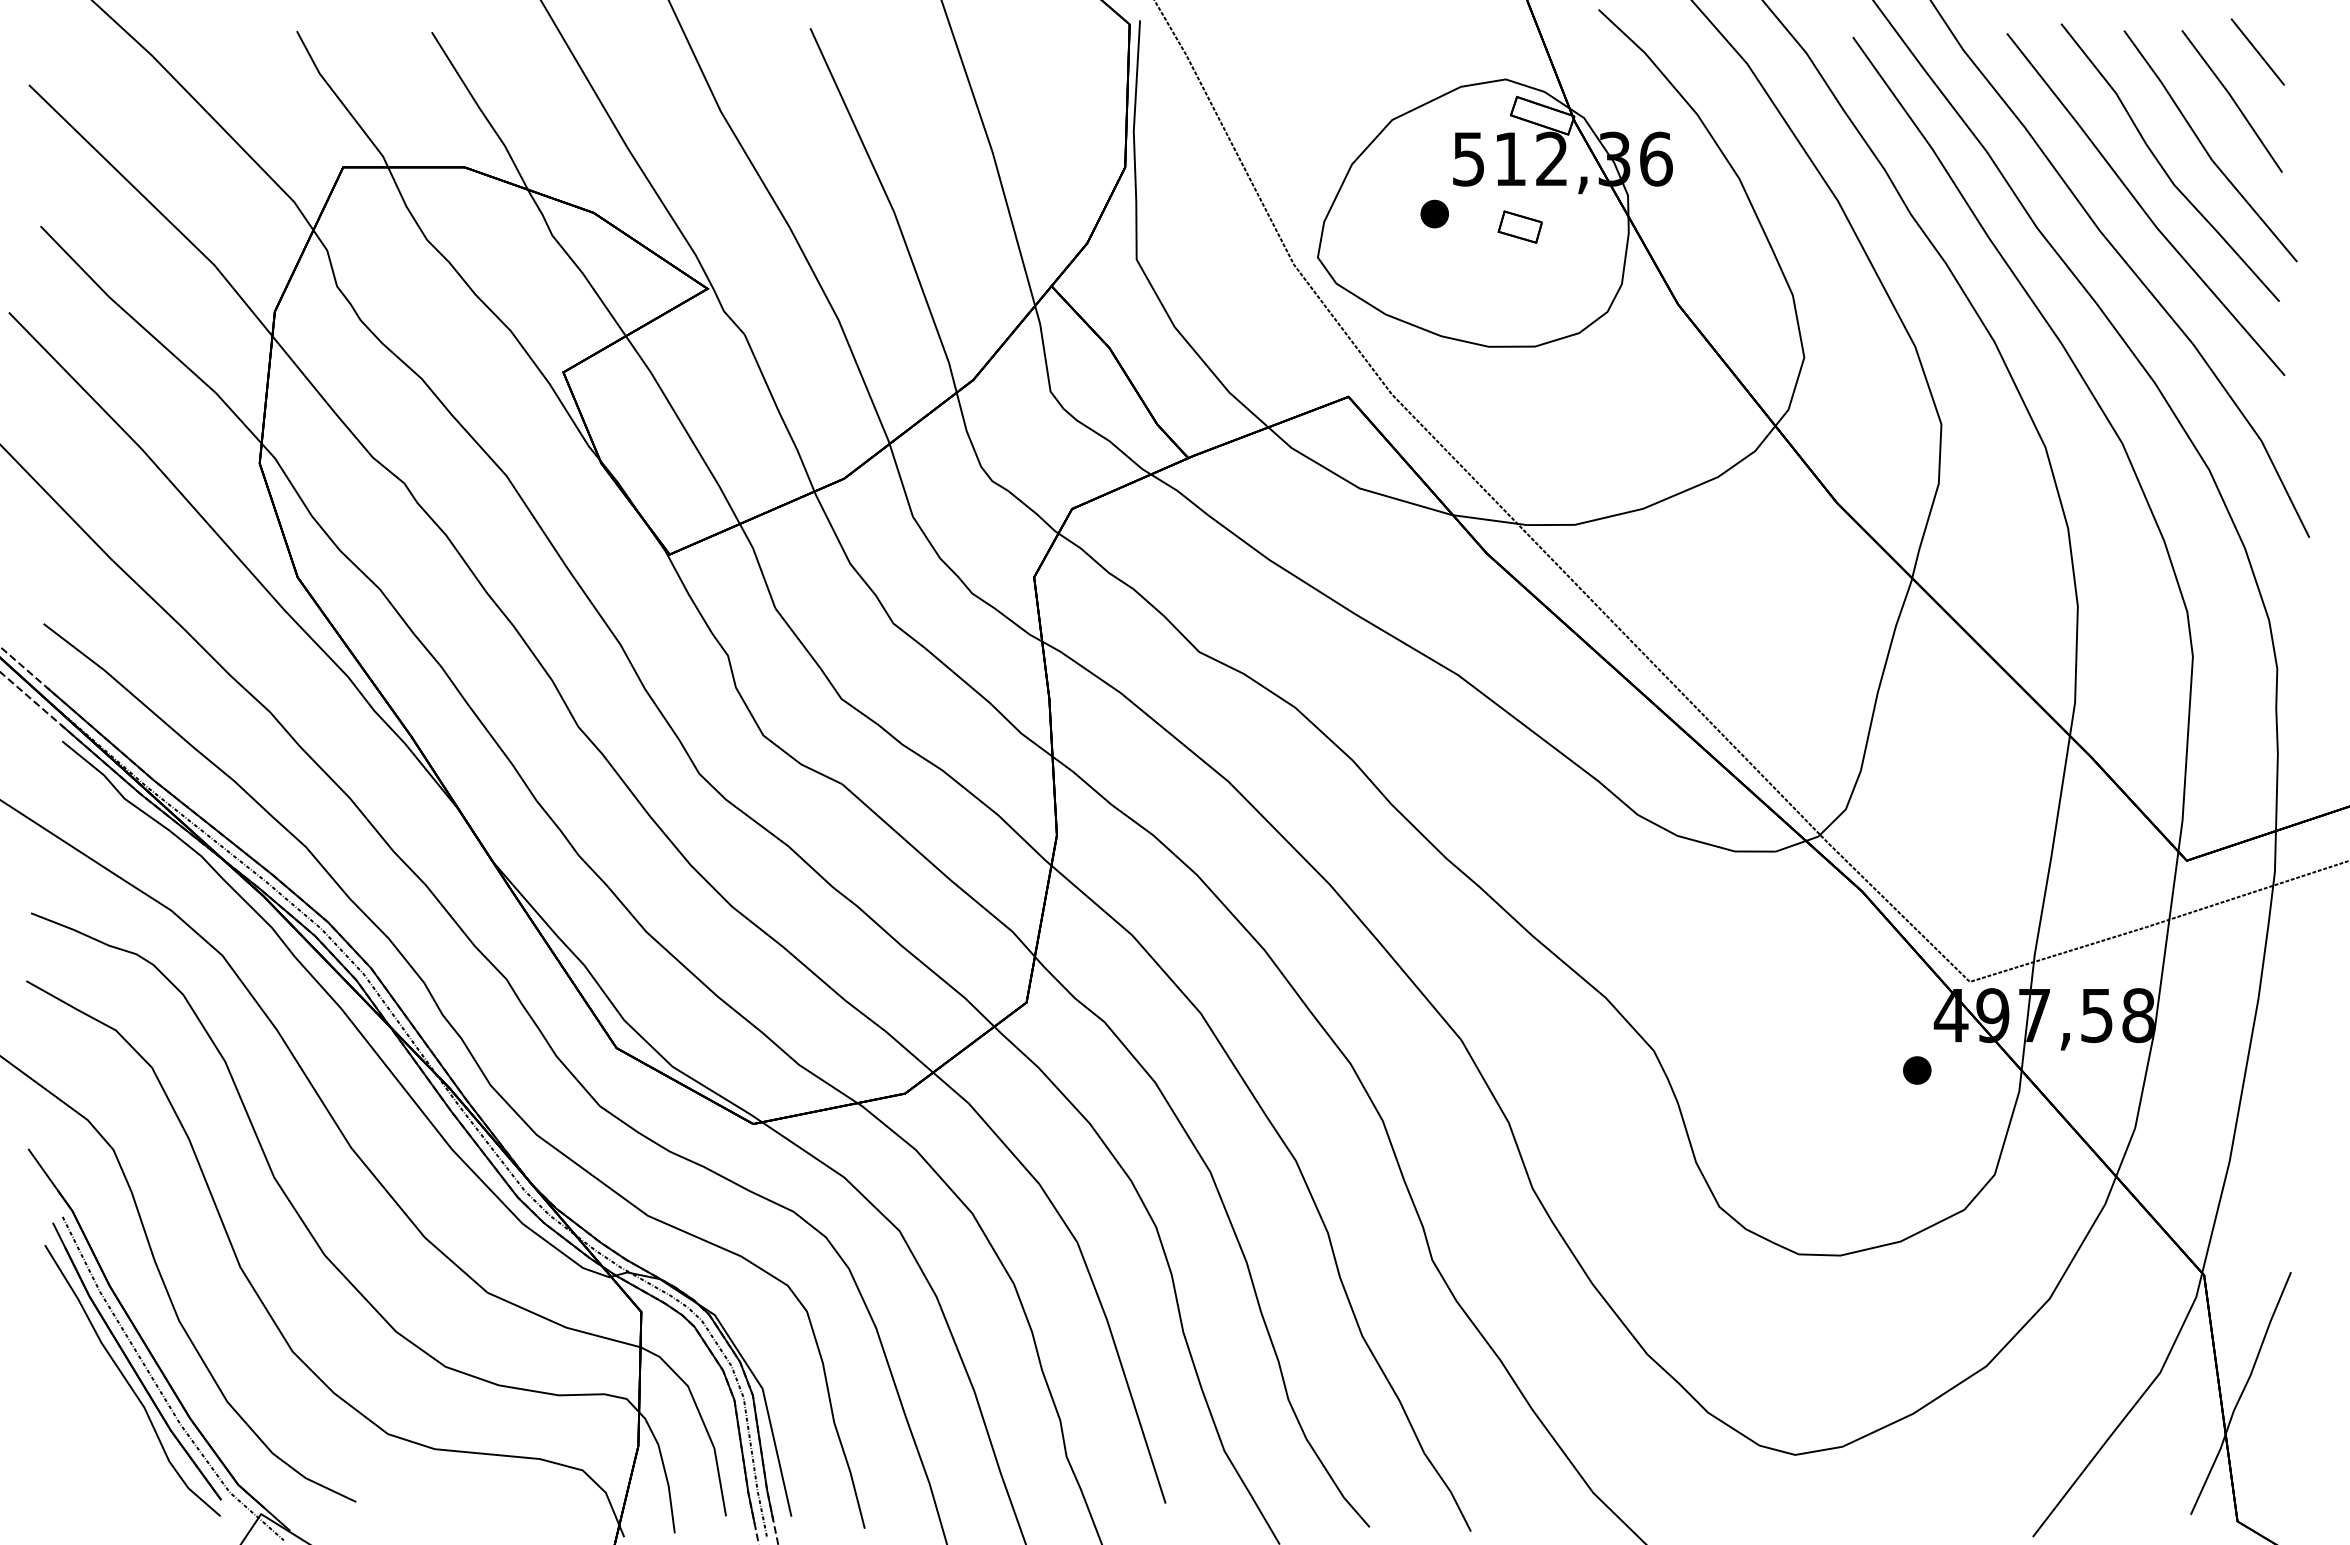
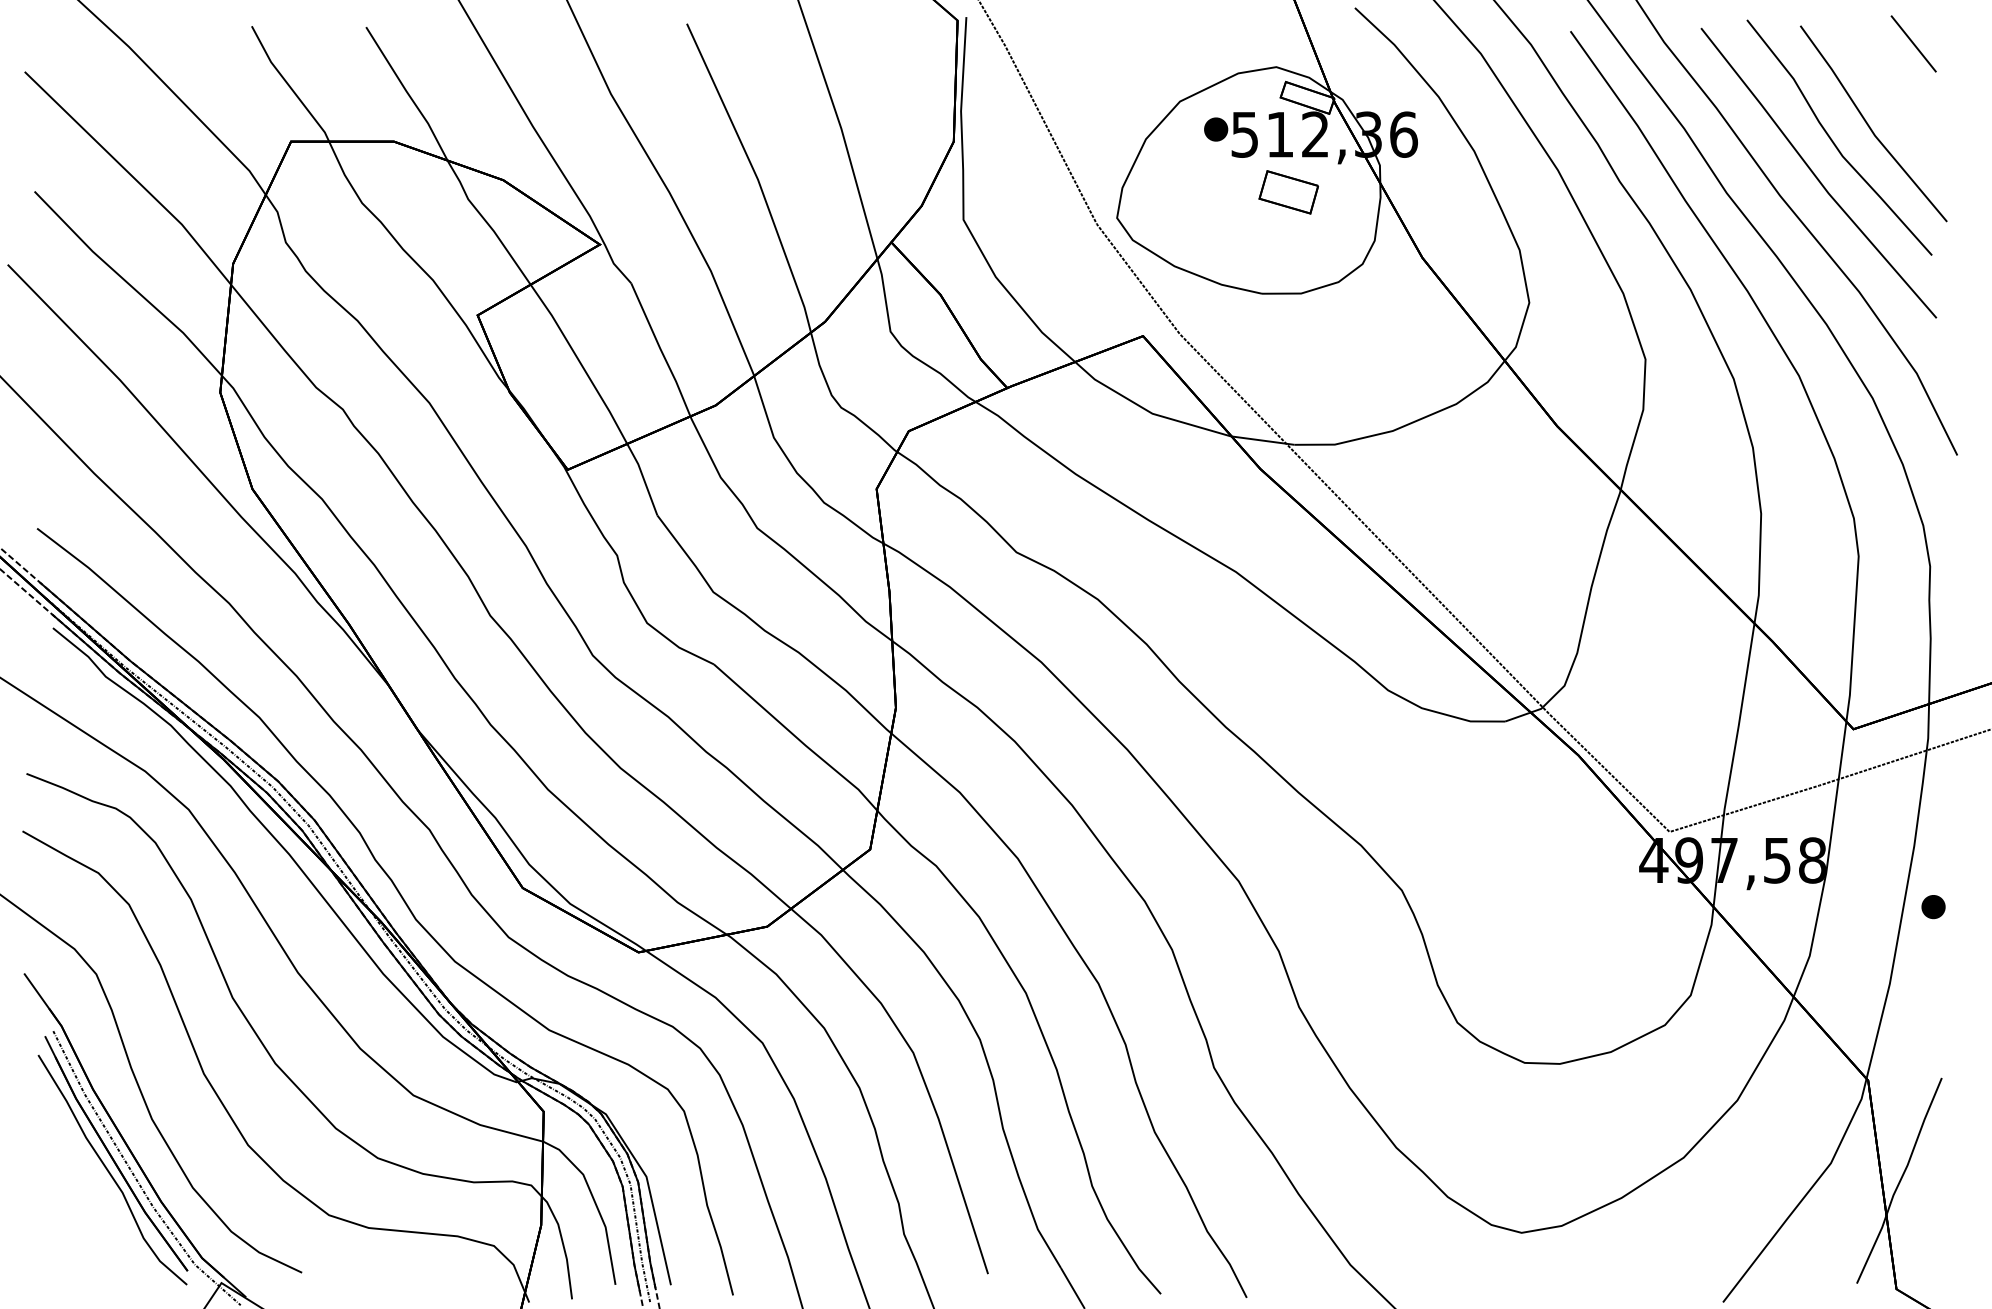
line: (2232, 100) -> (1892, 84), removed
part: (1434, 213) -> (1215, 129), moved
part: (1519, 226) -> (1287, 191), size x1.6
part: (1917, 1070) -> (1933, 907), moved

